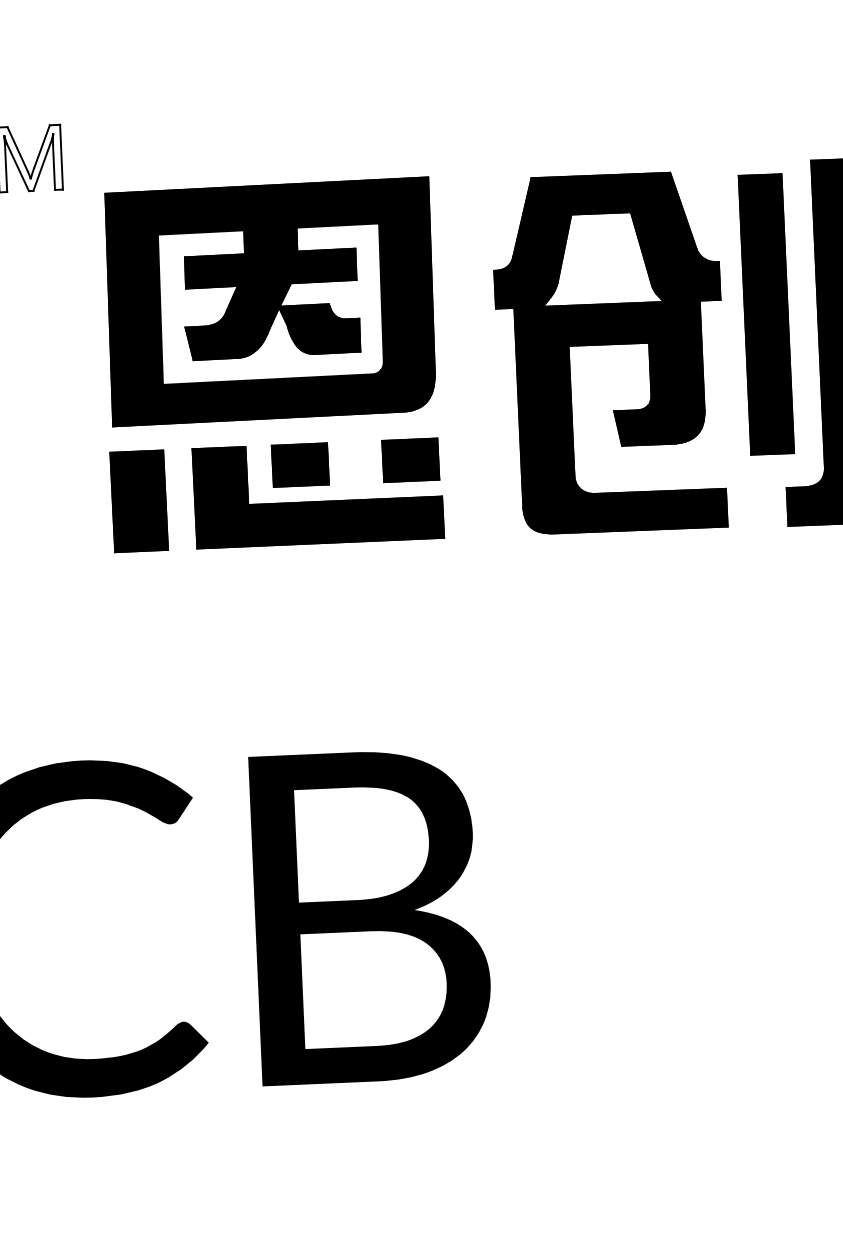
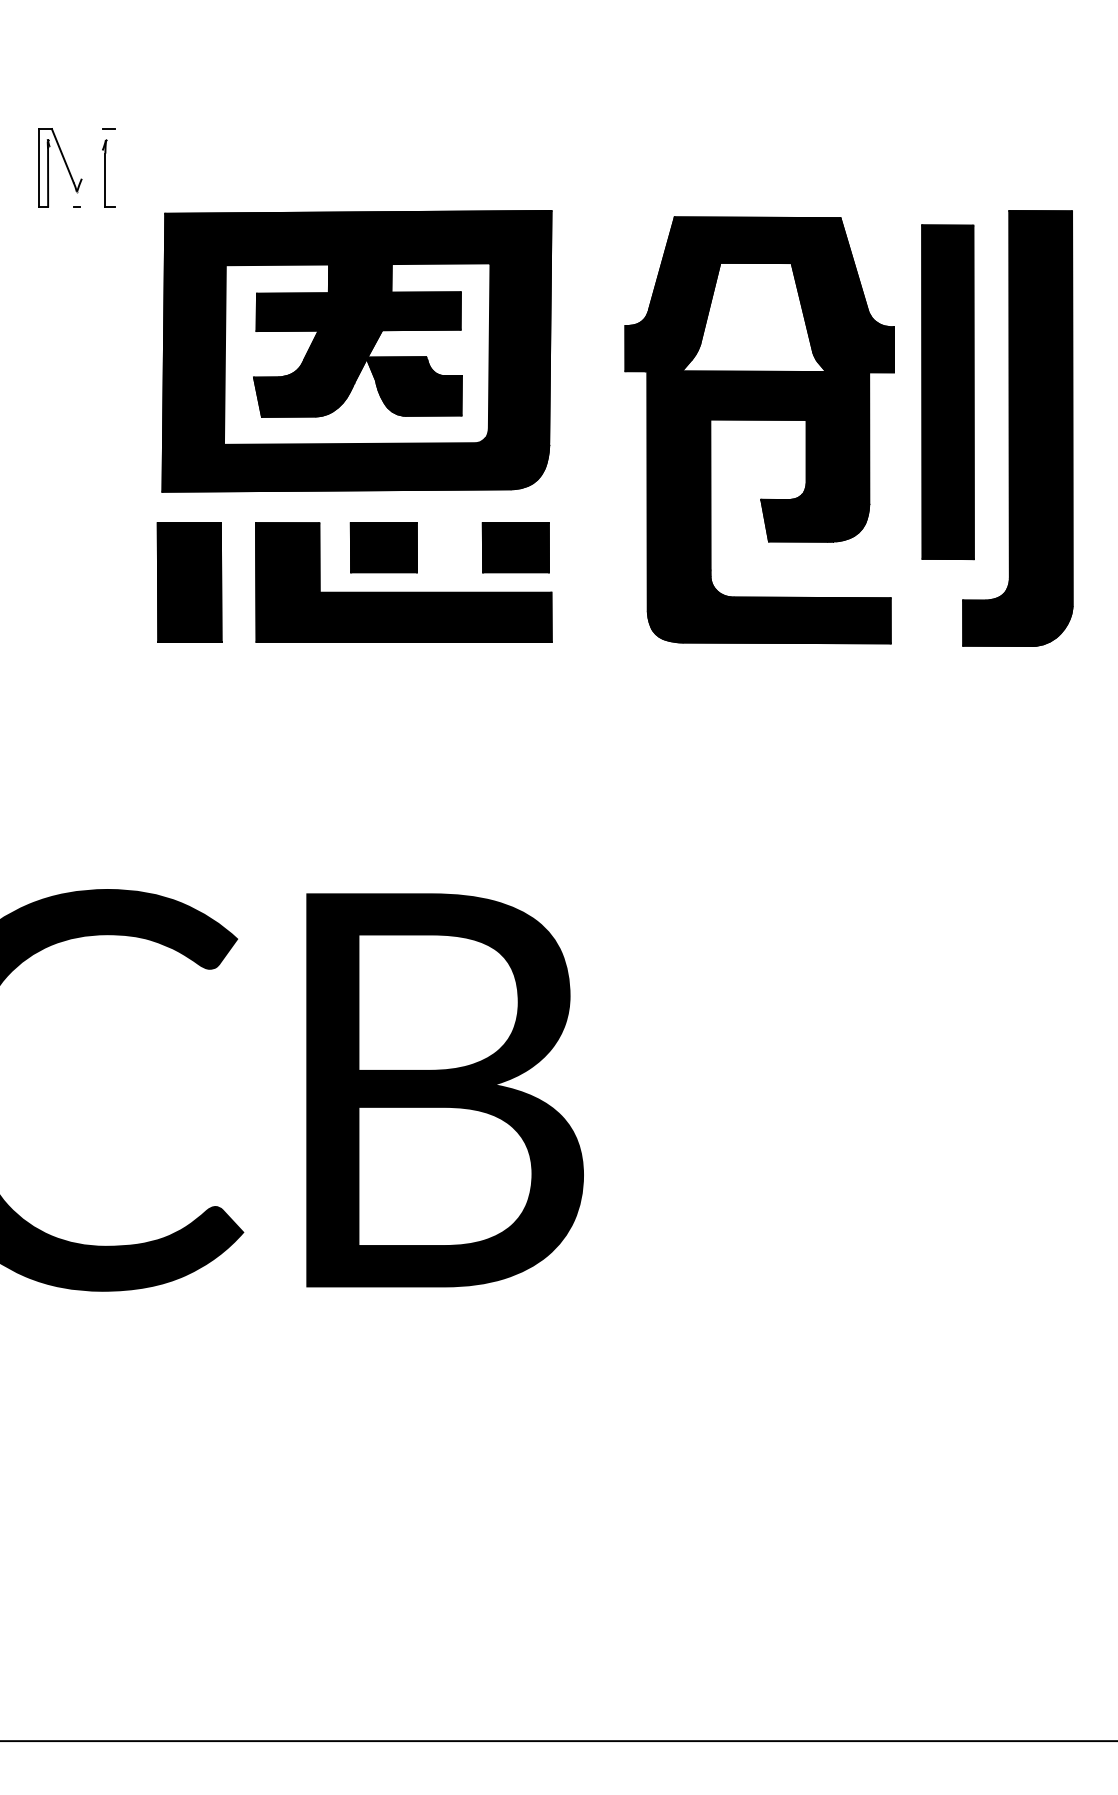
line: (41, 146) -> (91, 153), removed
line: (61, 156) -> (114, 167), removed
line: (17, 166) -> (61, 176), removed
line: (41, 167) -> (90, 178), removed

